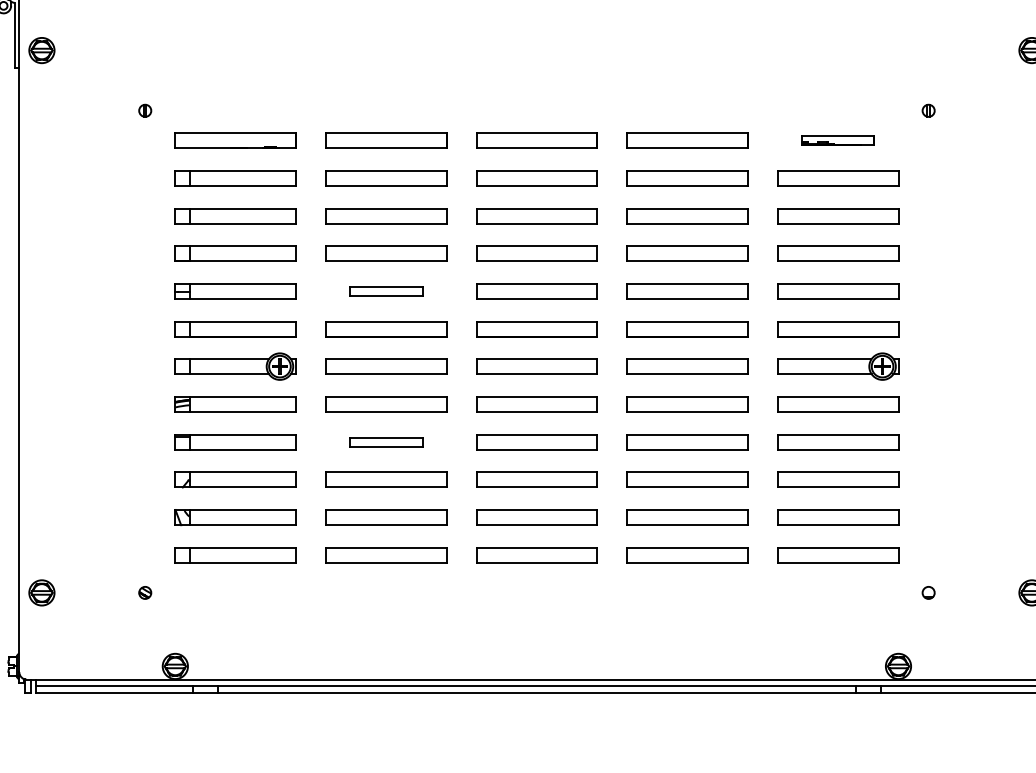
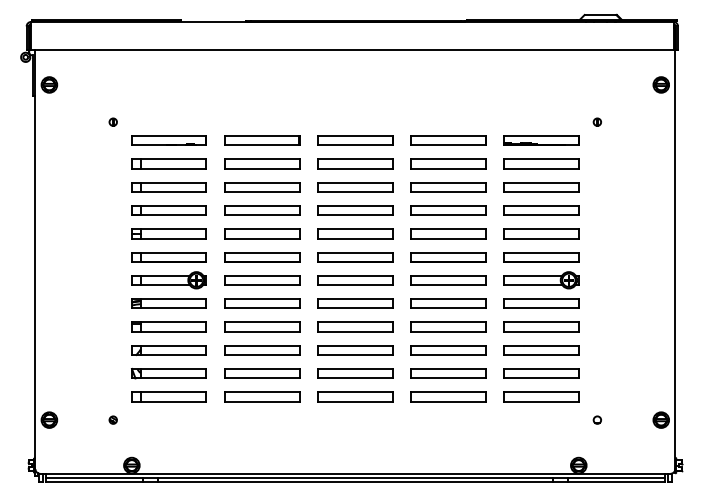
part: (838, 140) -> (541, 140), size x1.67
part: (386, 290) -> (262, 233), size x1.67
part: (386, 441) -> (262, 326), size x1.67

